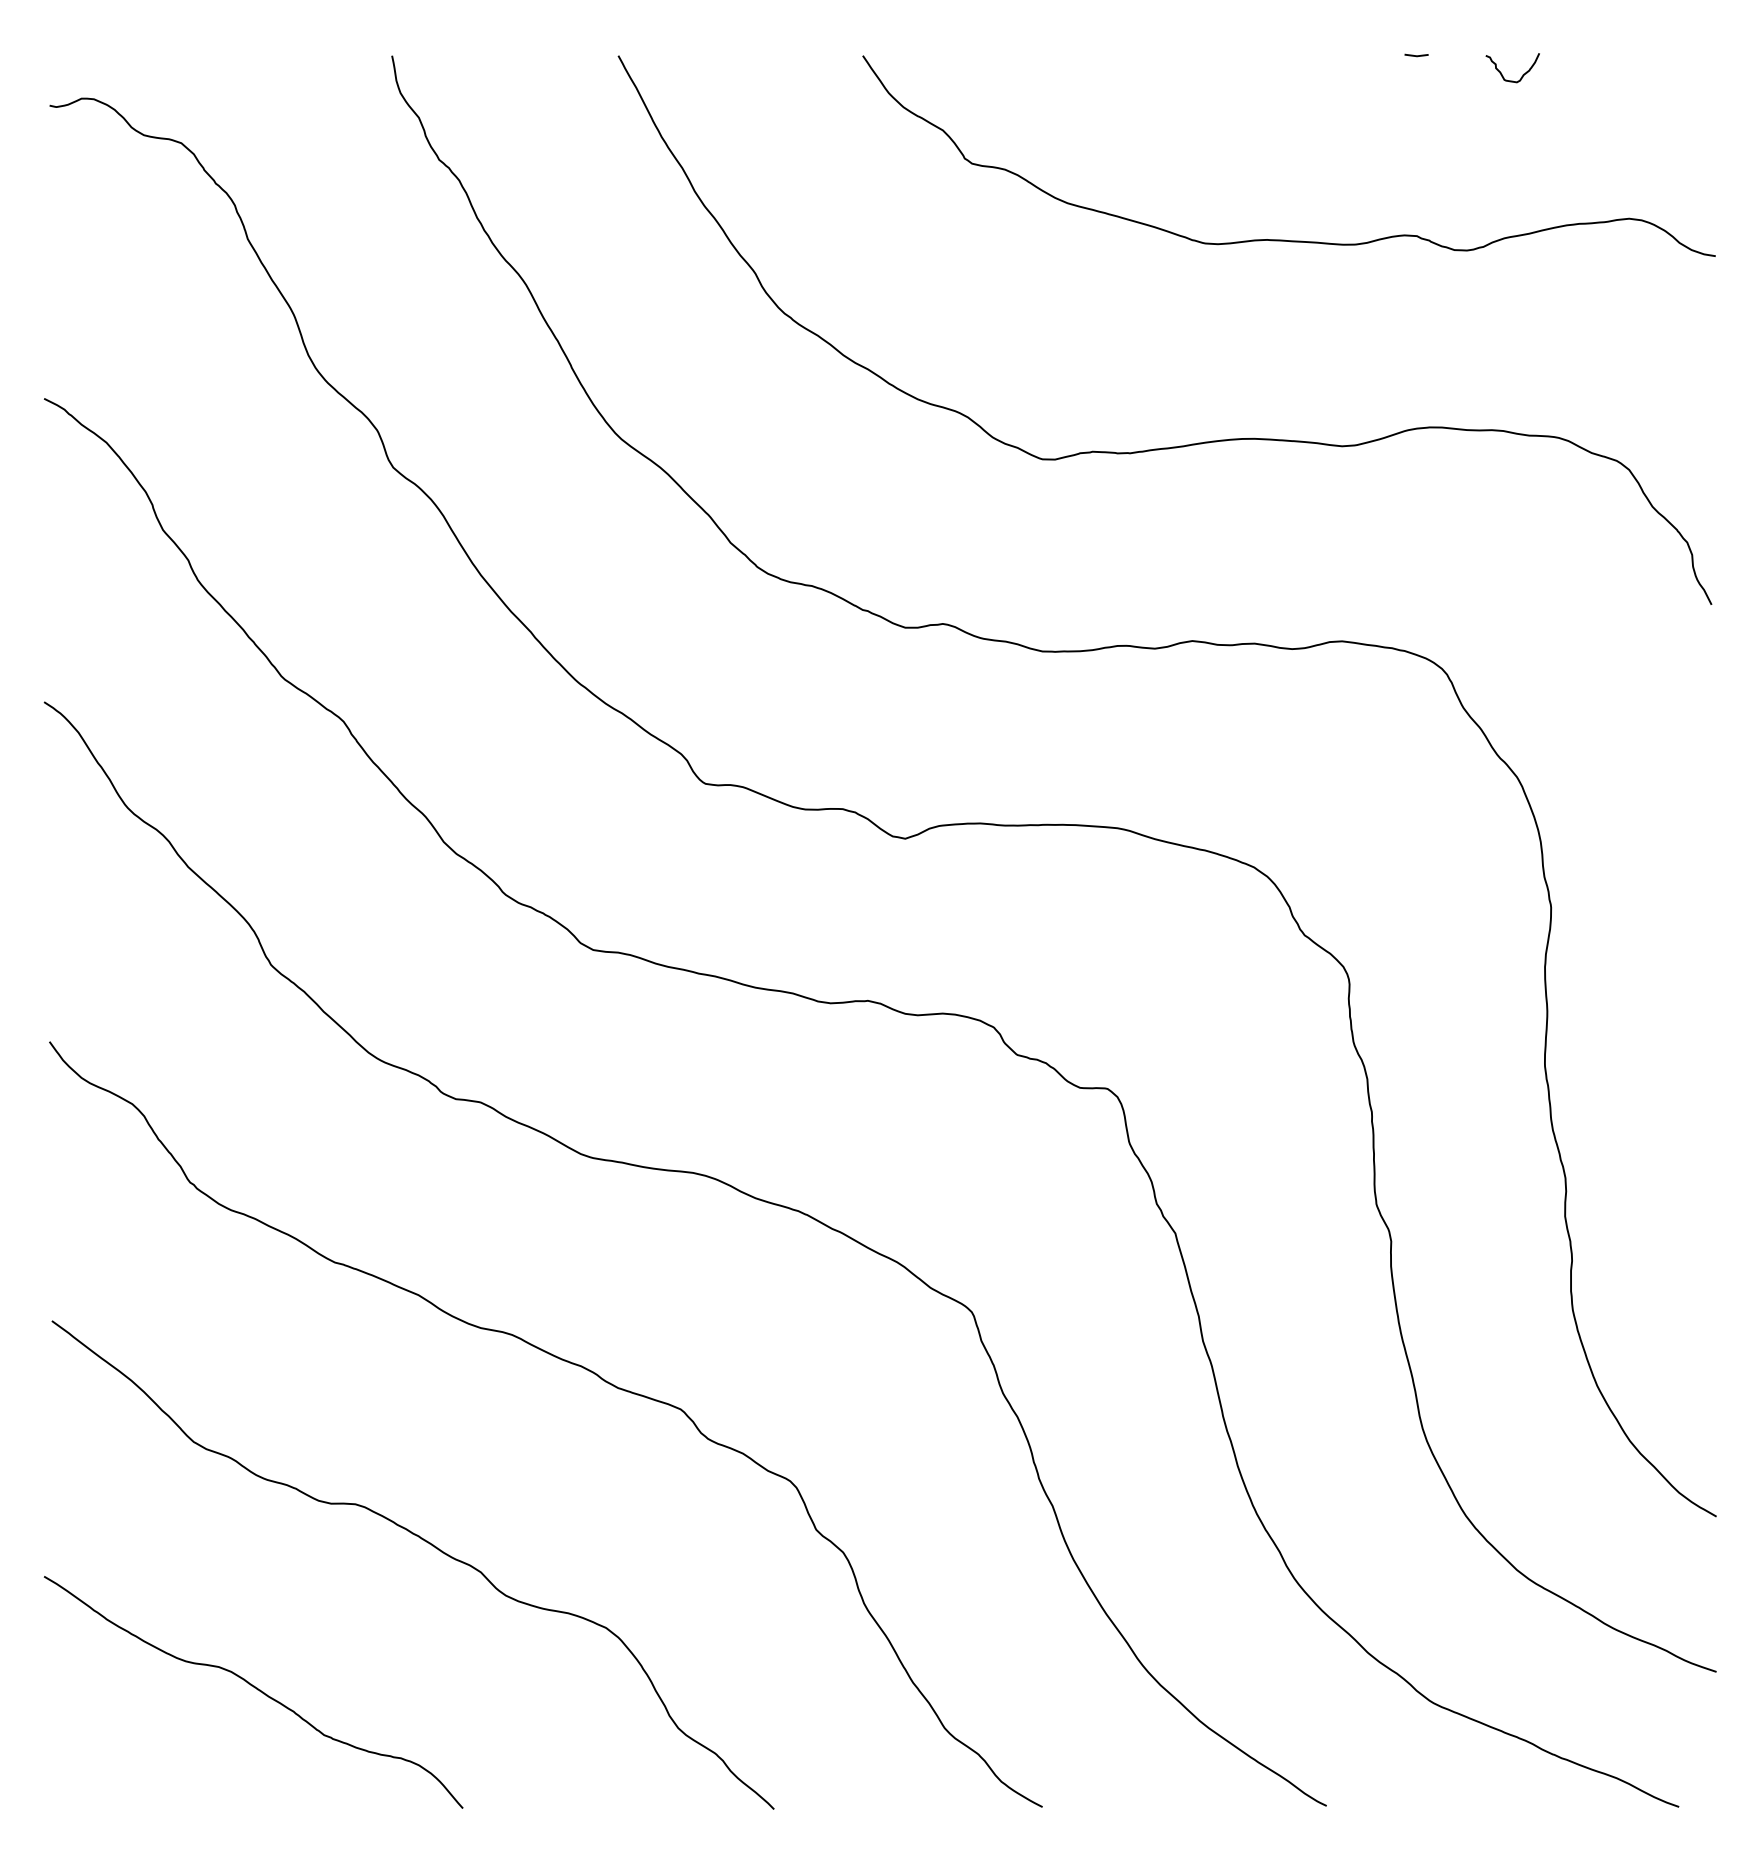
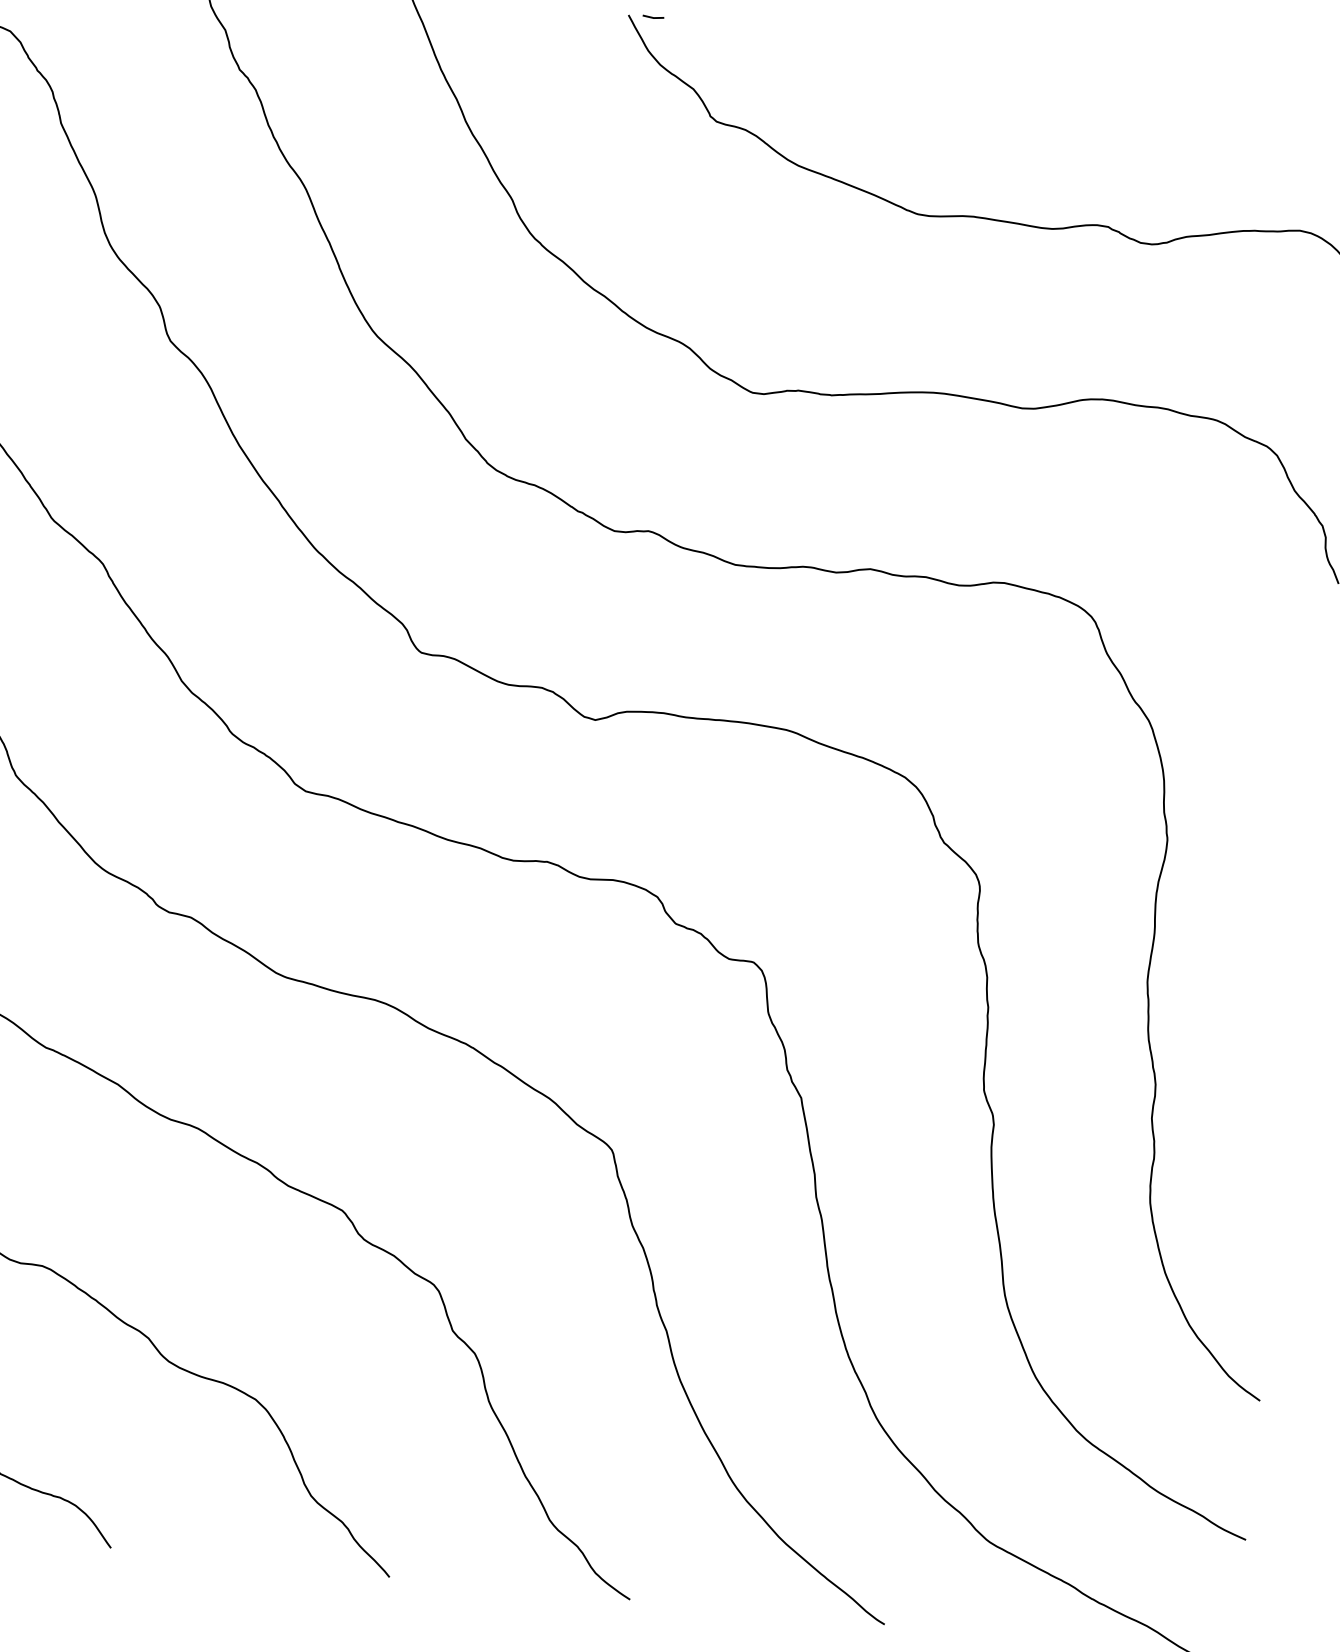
line: (1416, 55) -> (653, 17), moved
curve: (1502, 74) -> (1199, 90), removed

